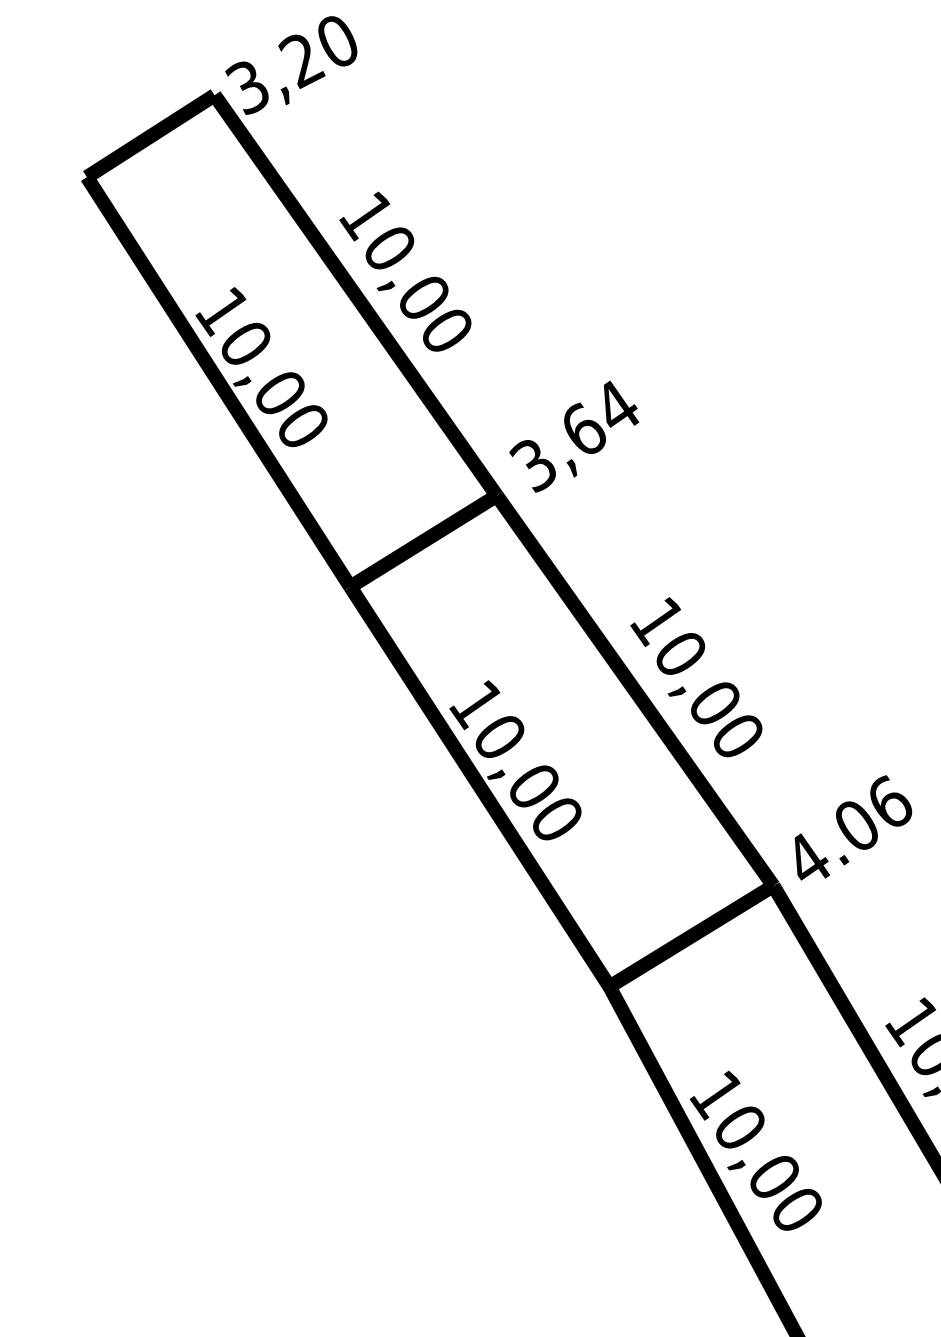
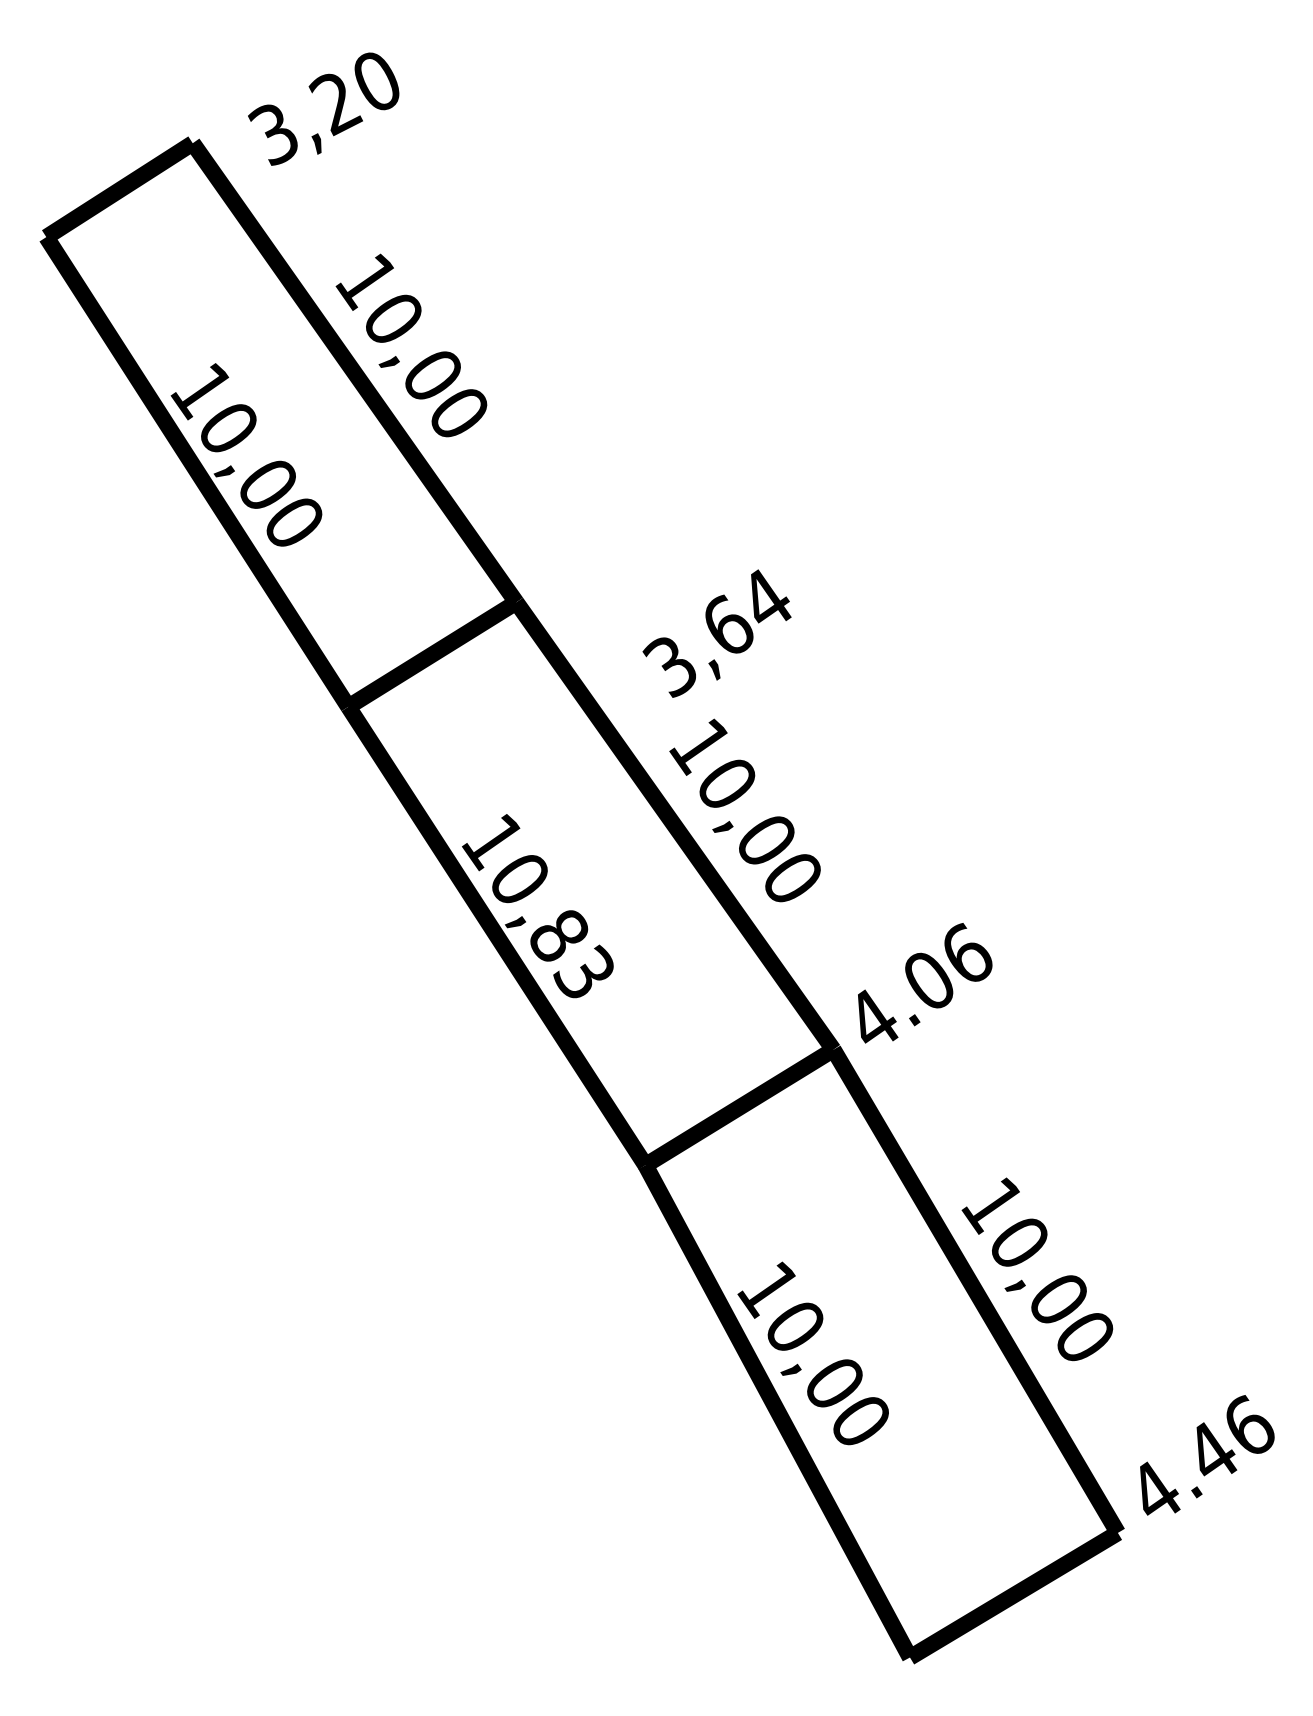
text: (291, 64) -> (323, 108), moved
text: (573, 436) -> (716, 633), moved
text: (544, 802) -> (571, 954), 10,00 -> 10,83

